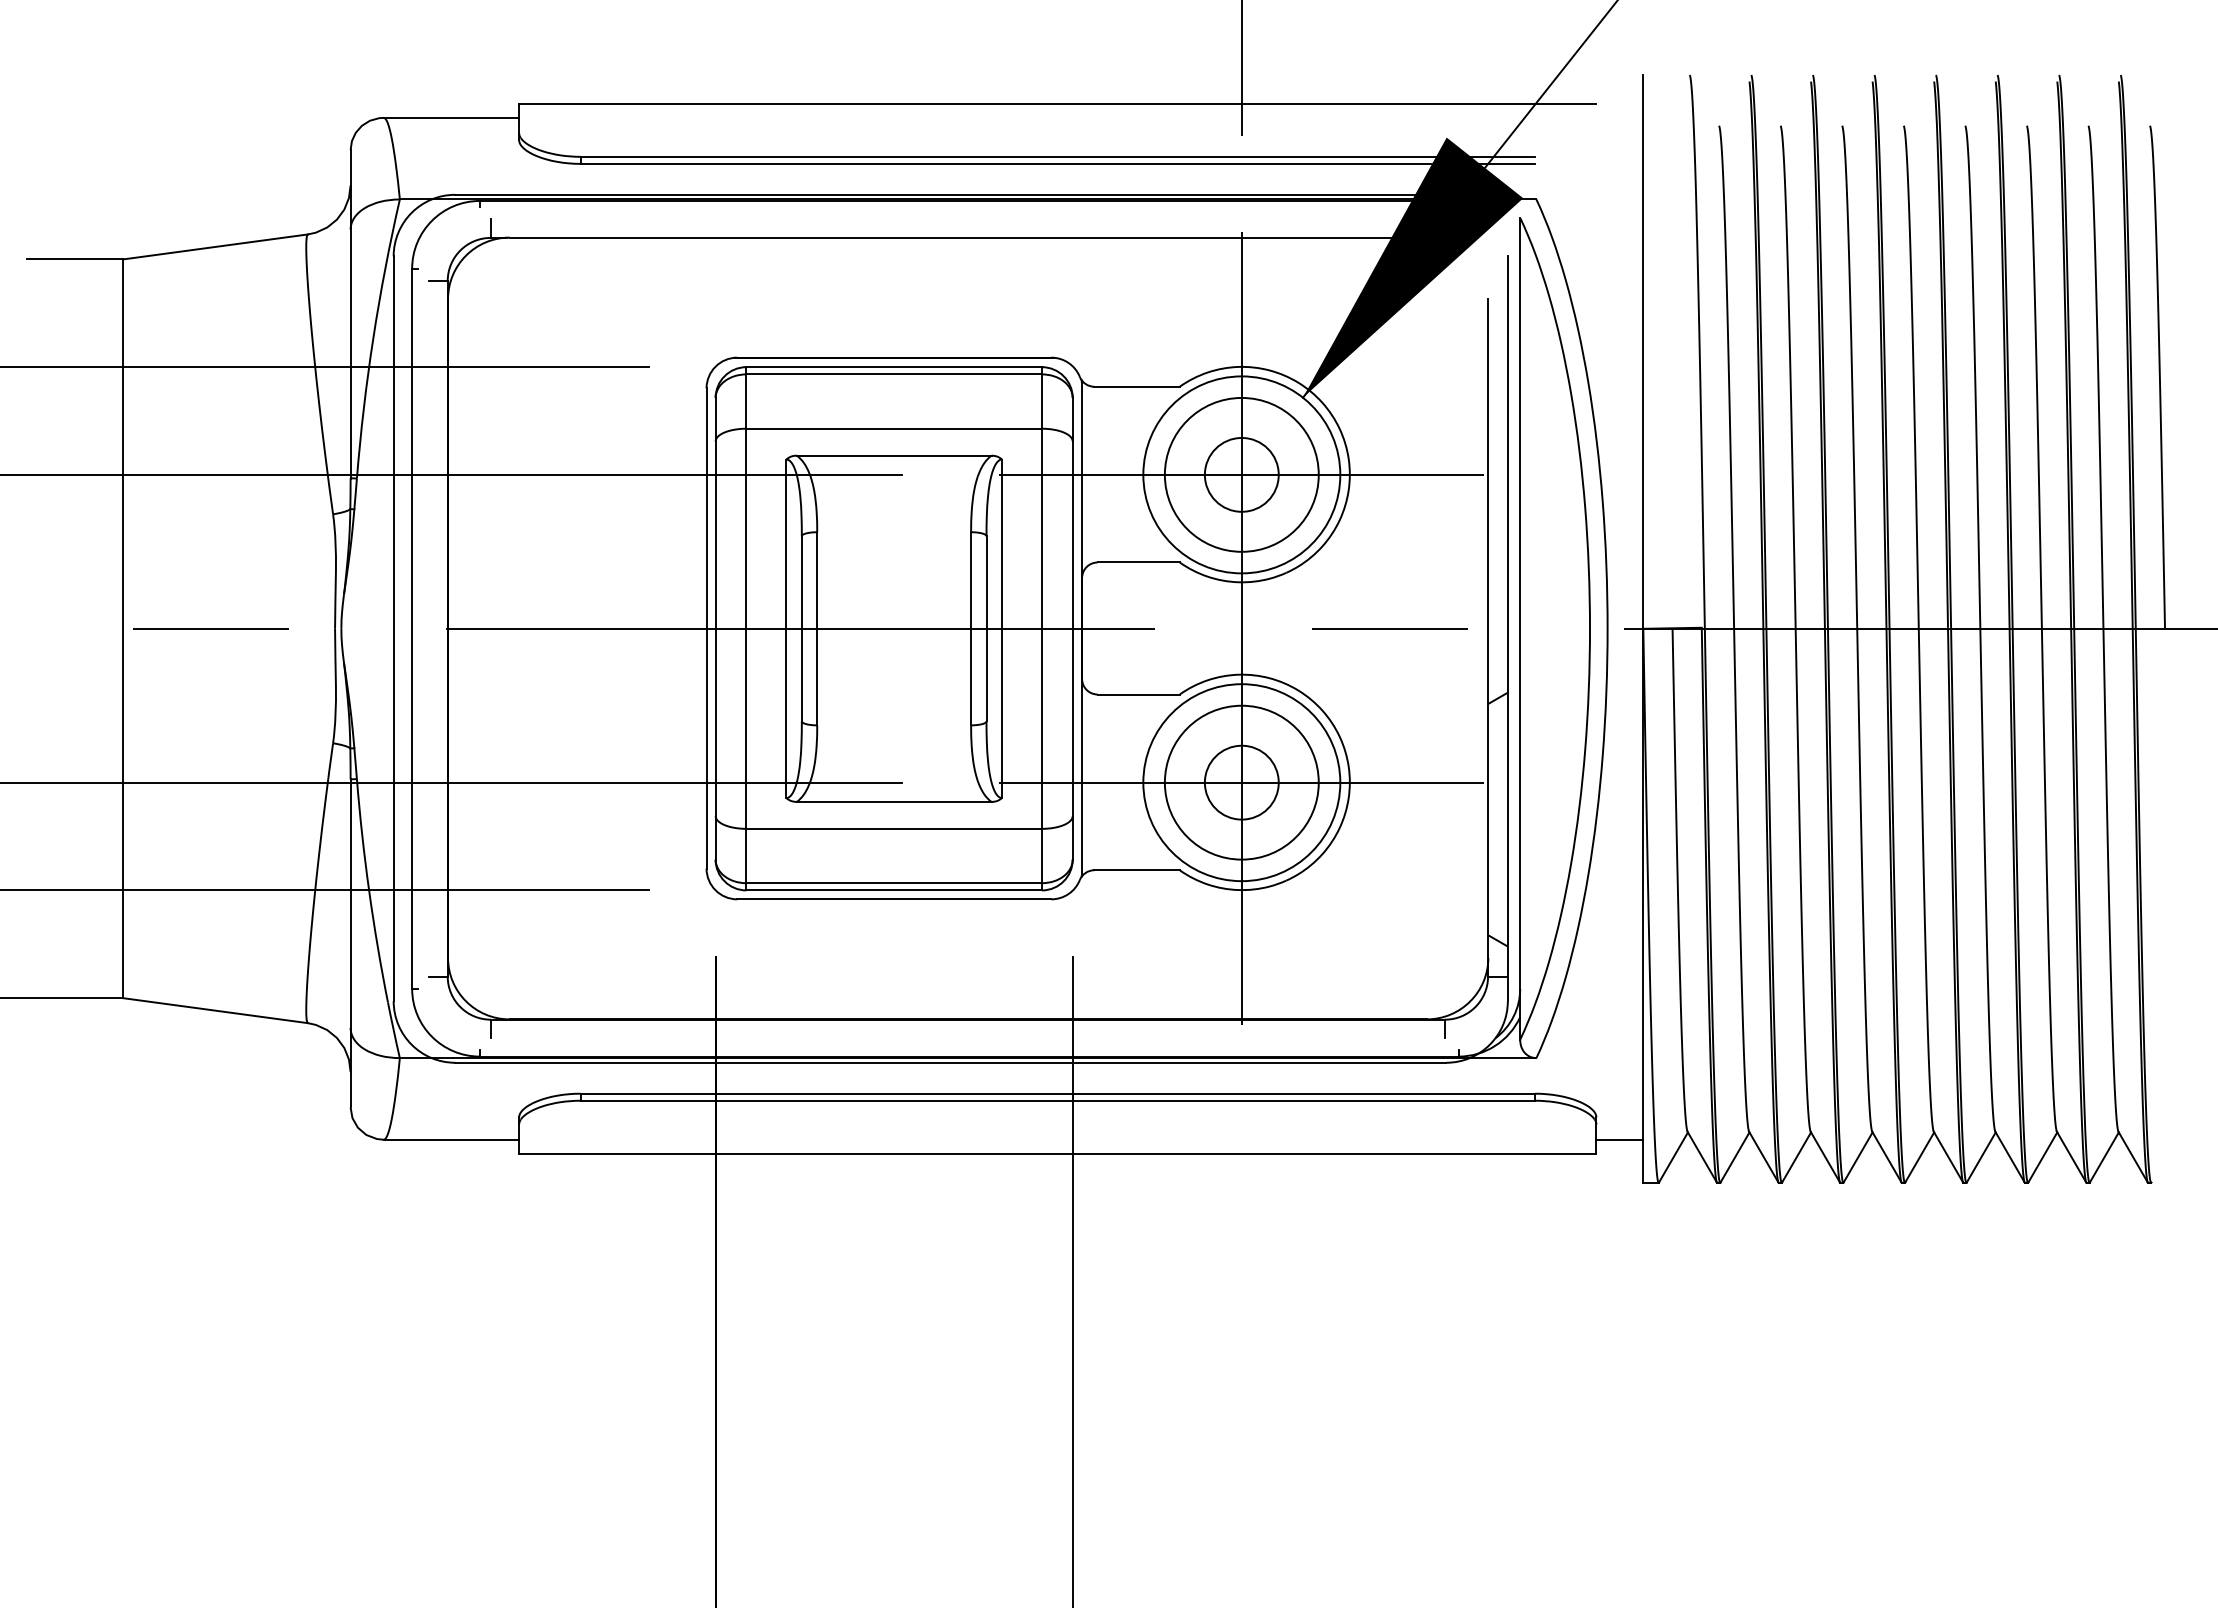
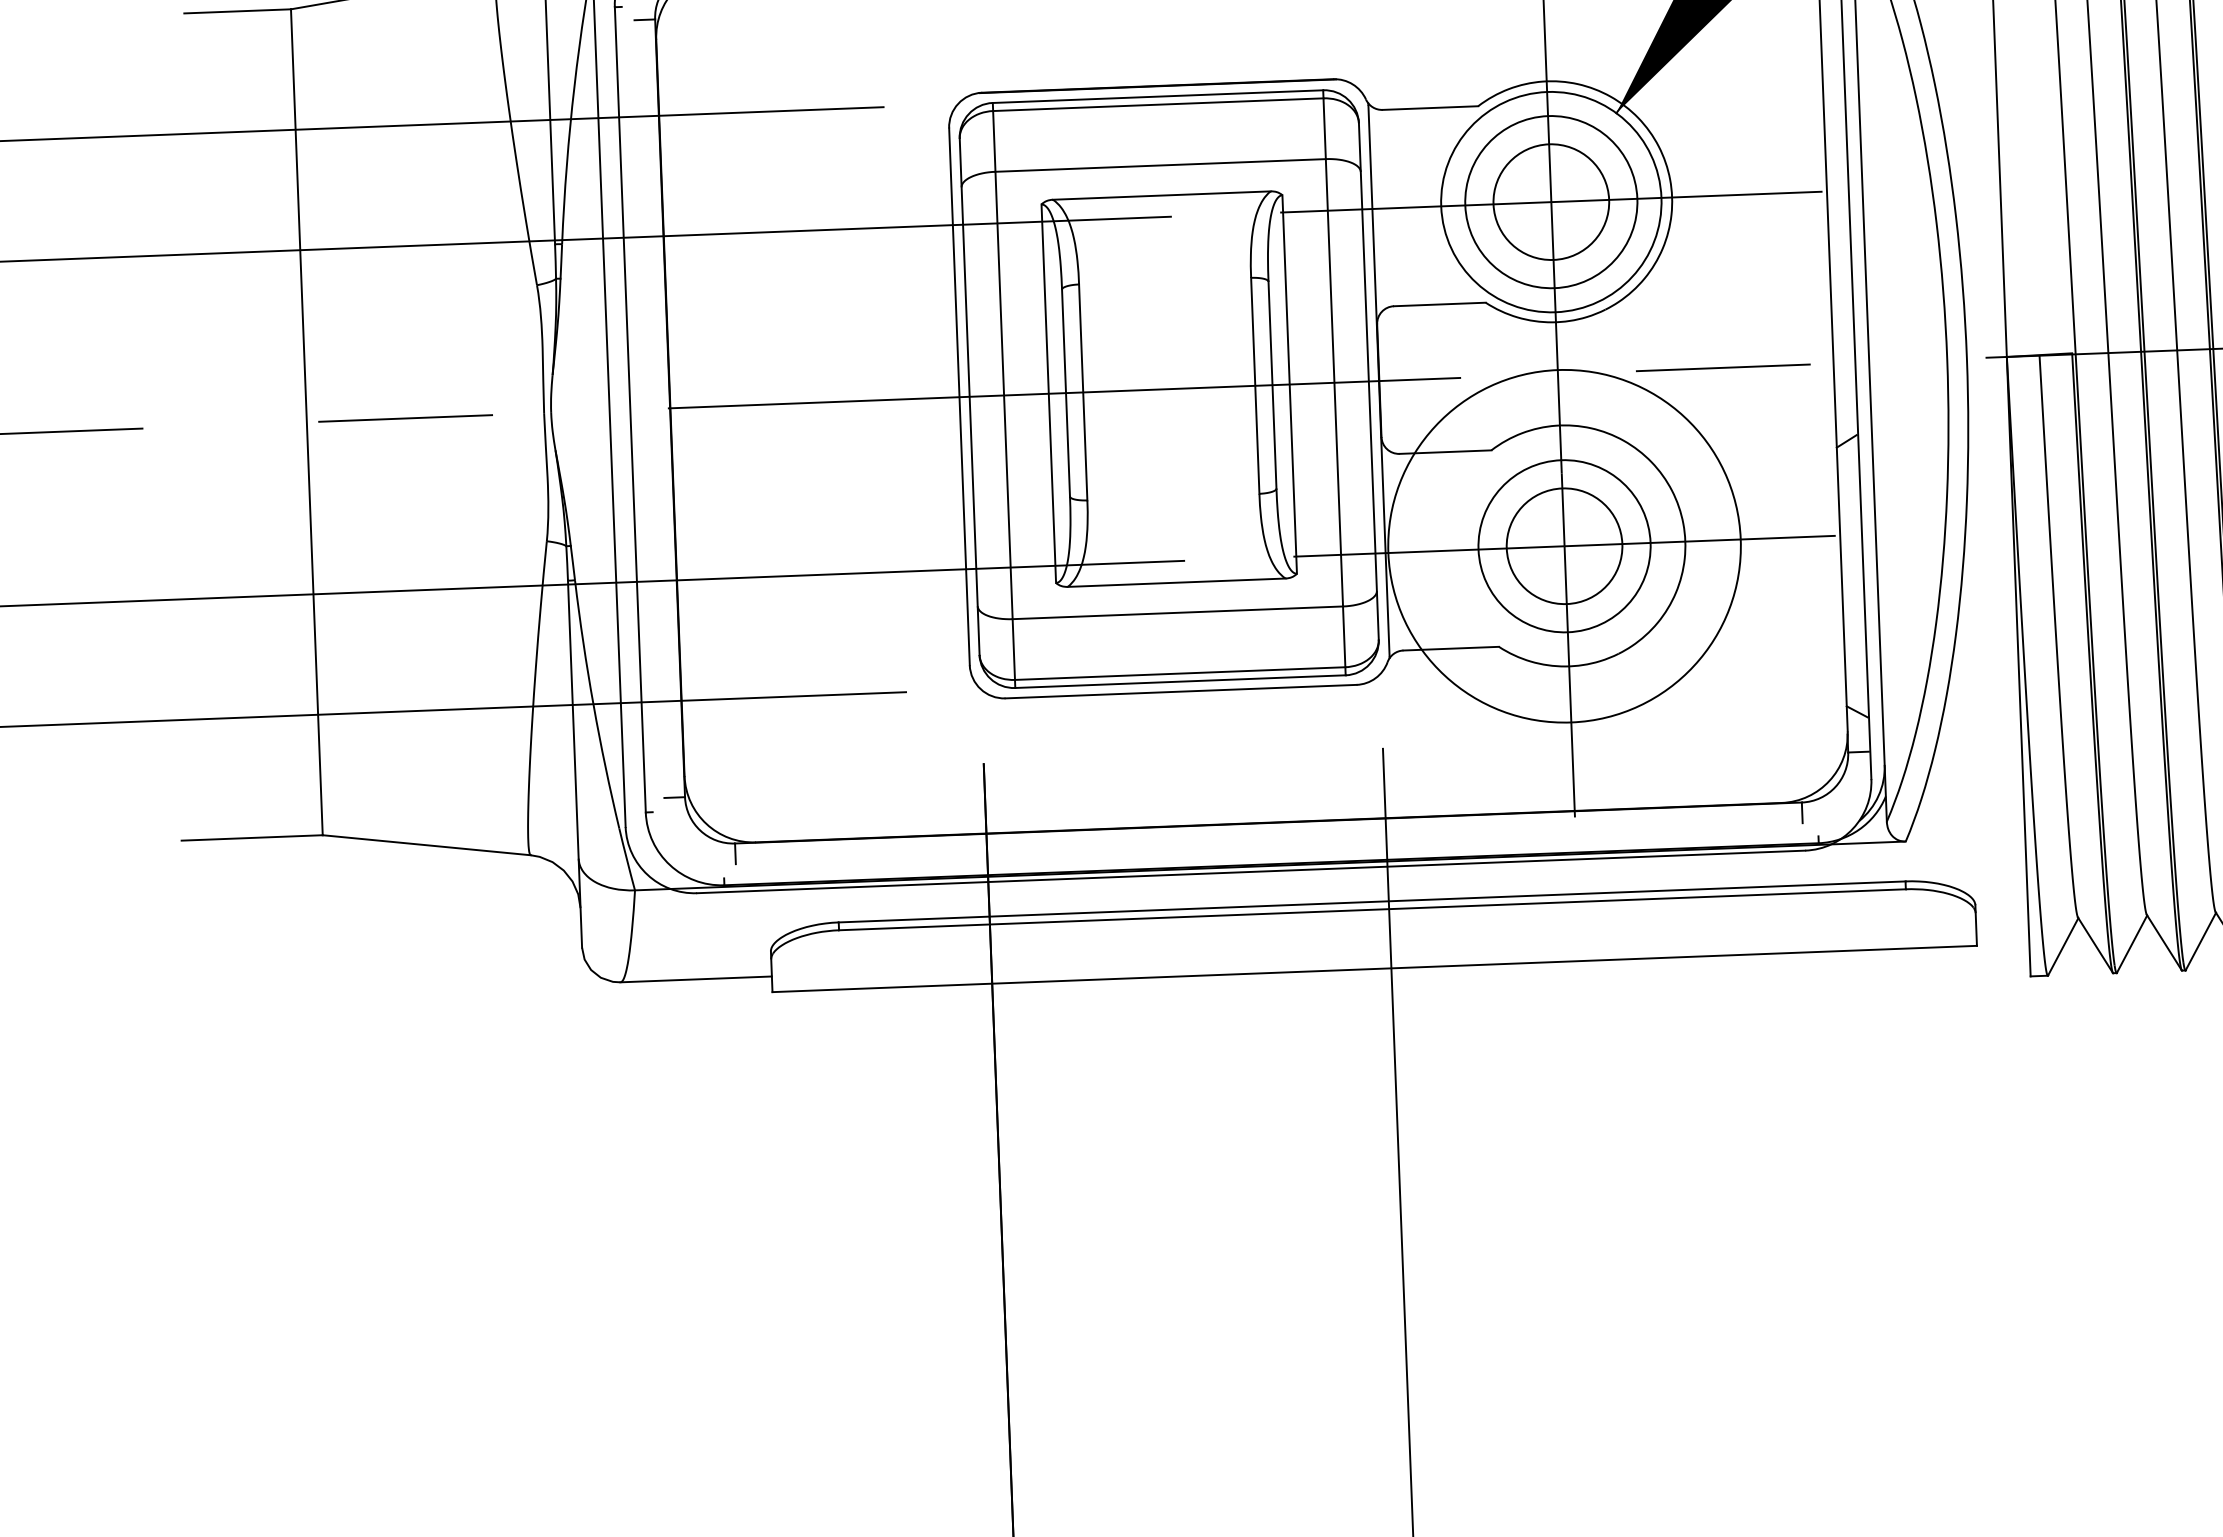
circle: (1241, 474) -> (1550, 201), size x1.4
circle: (1241, 782) -> (1564, 546), size x1.4
circle: (1241, 782) -> (1564, 546), size x1.6
line: (1619, 1139) -> (2002, 928), removed

